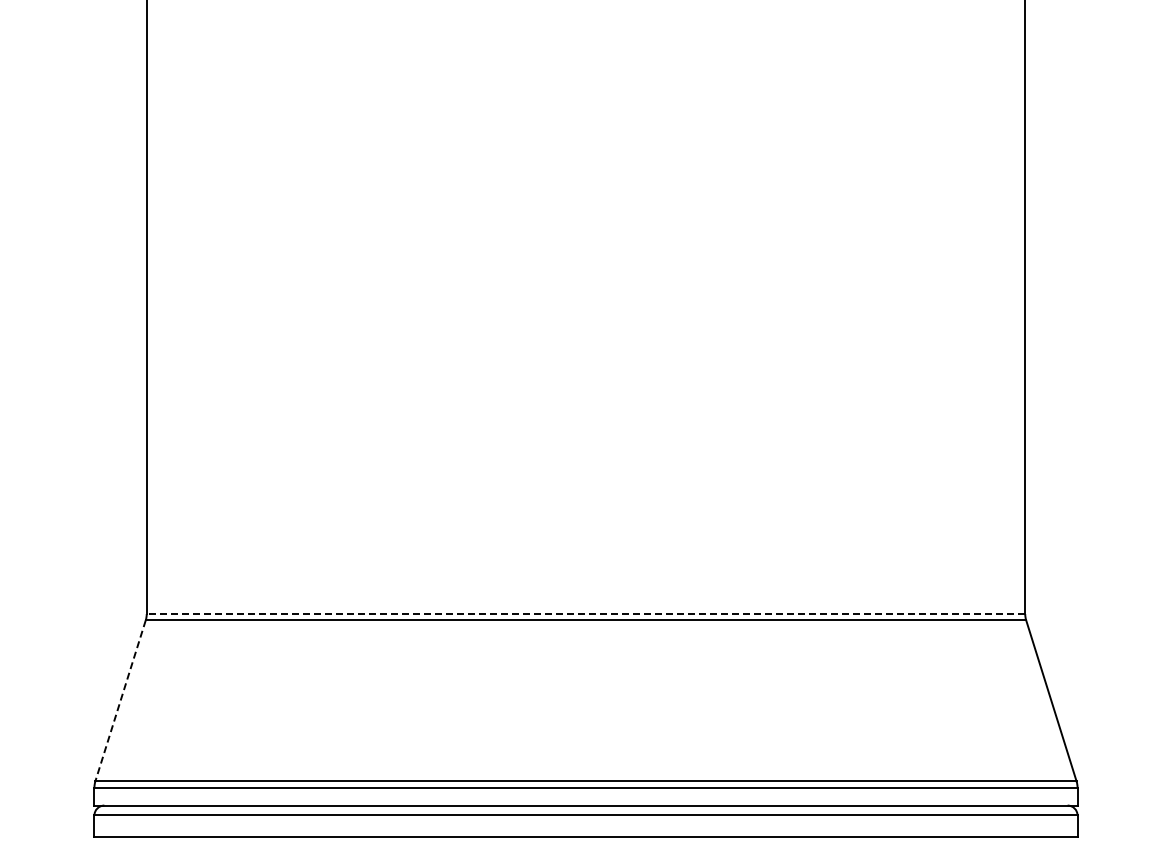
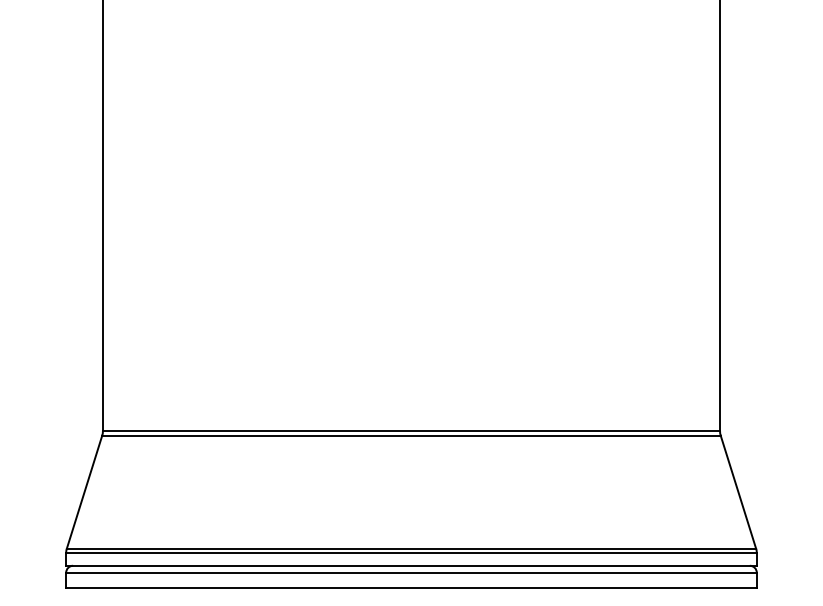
line: (585, 614) -> (411, 431), dashed -> solid
line: (120, 701) -> (84, 492), dashed -> solid

